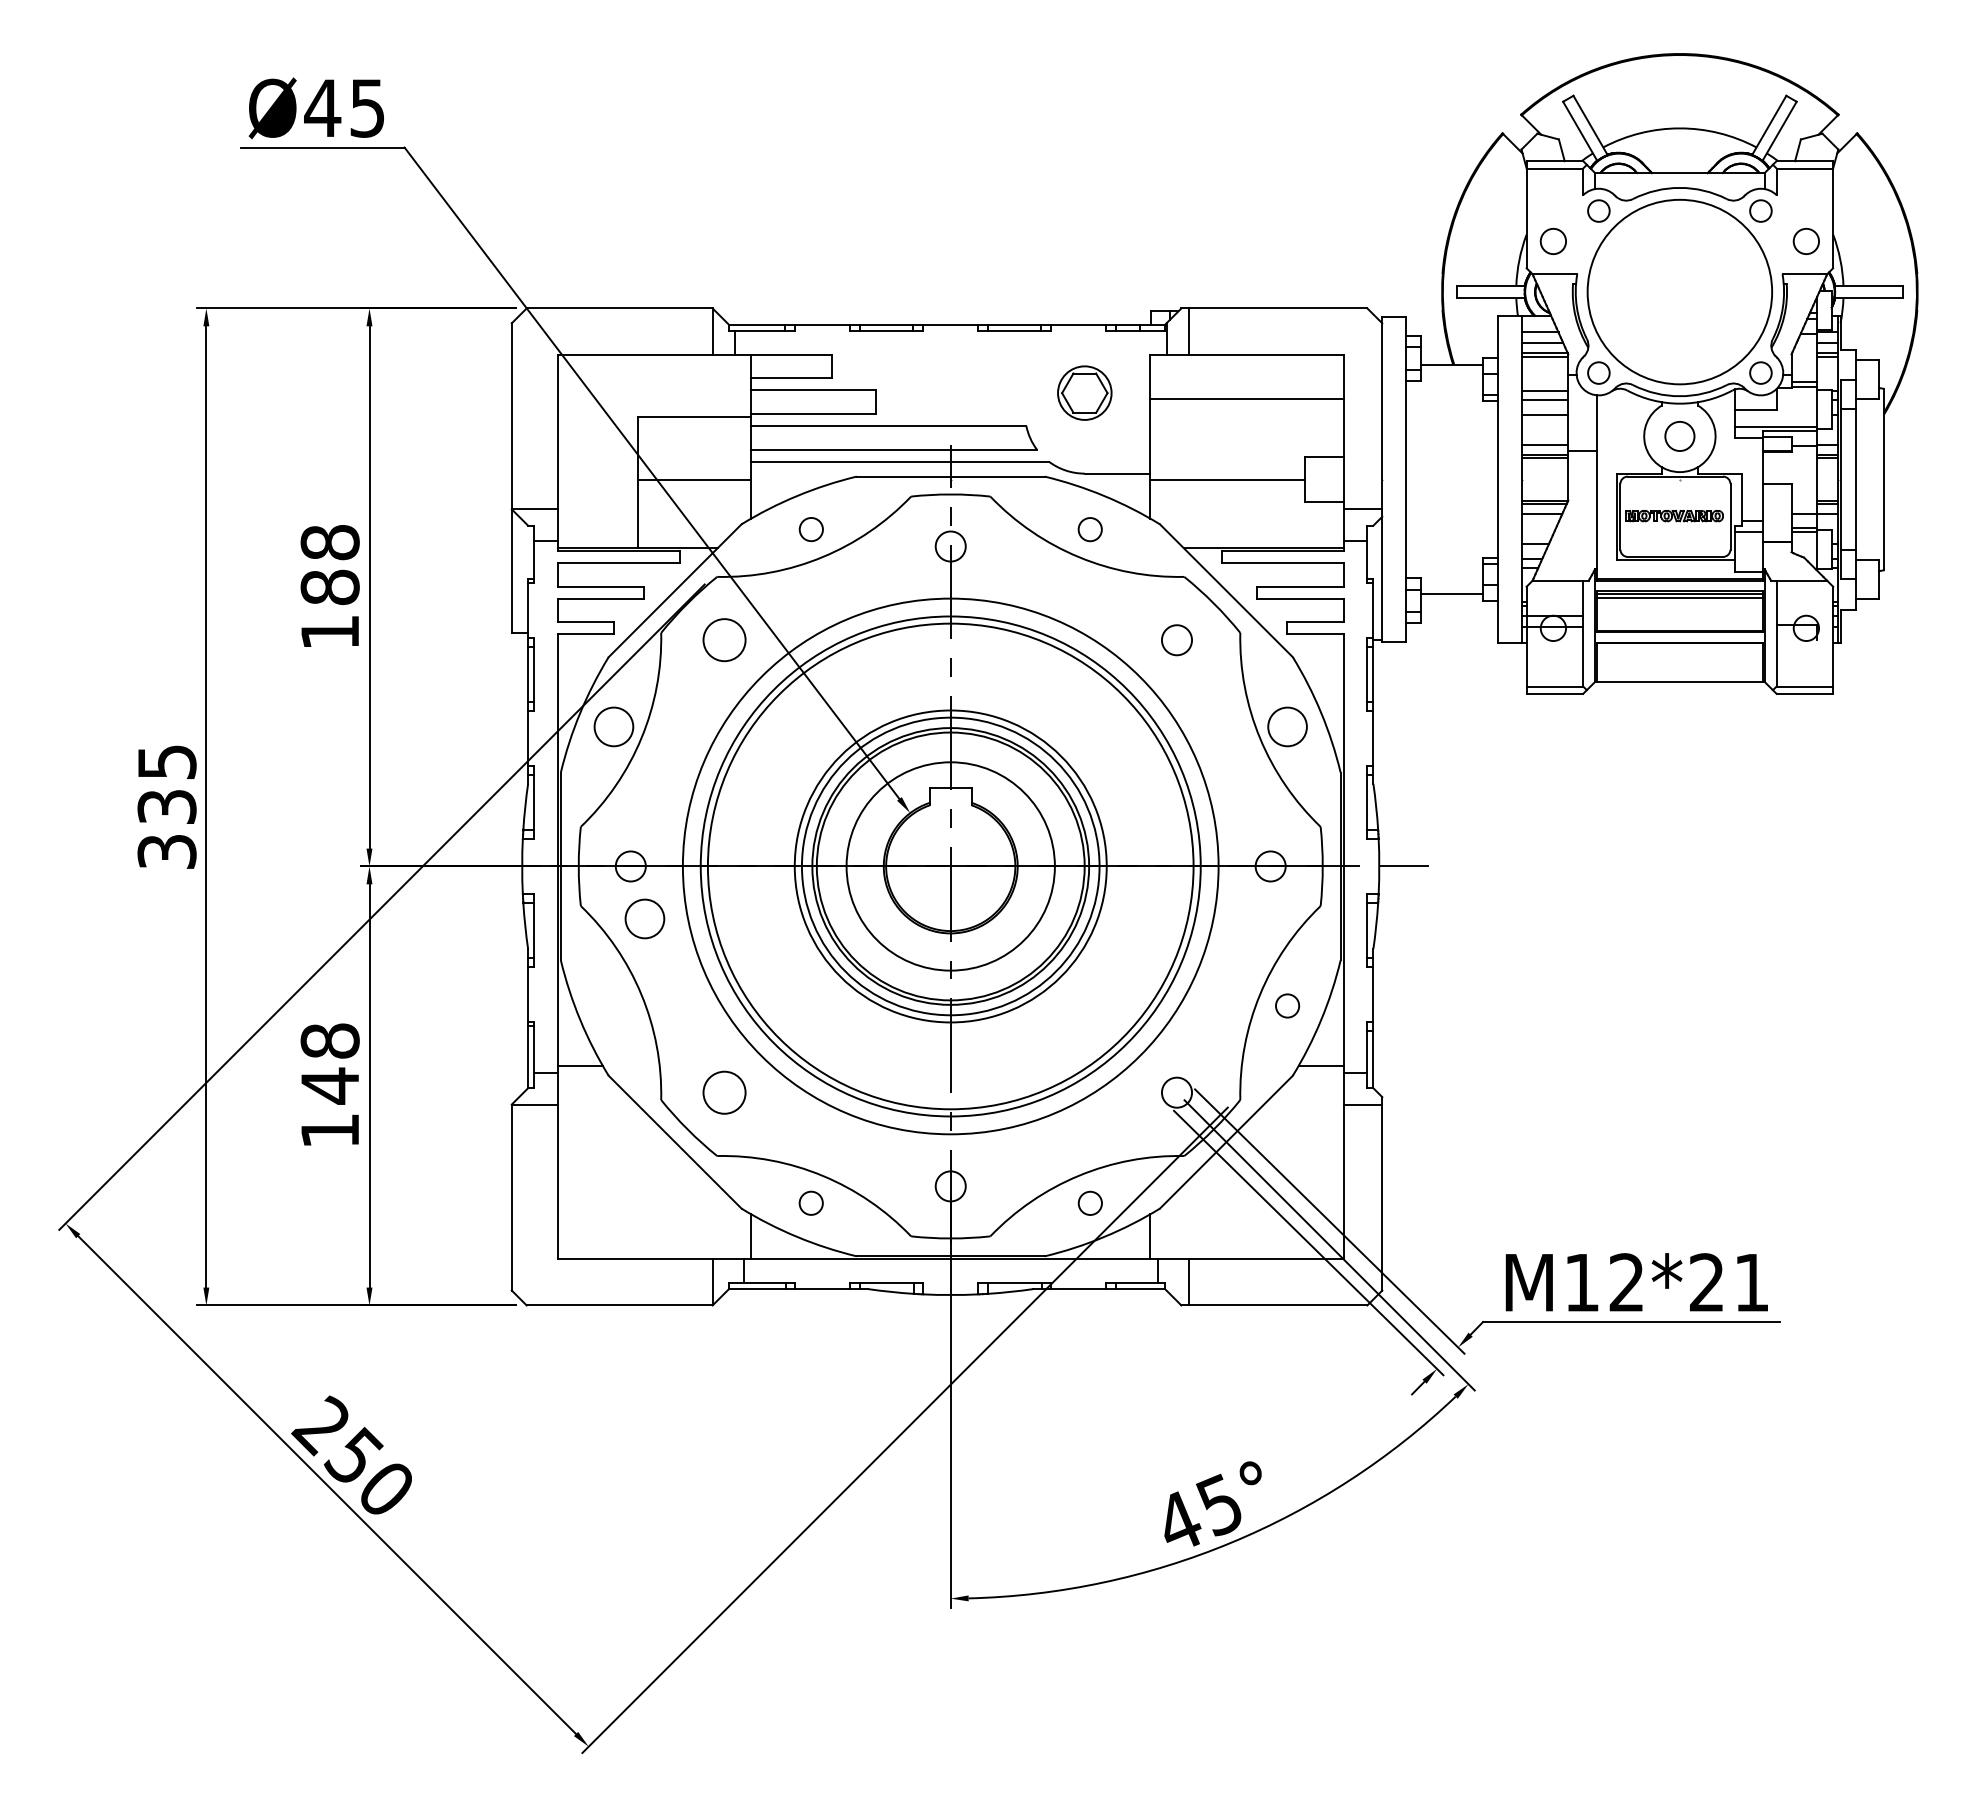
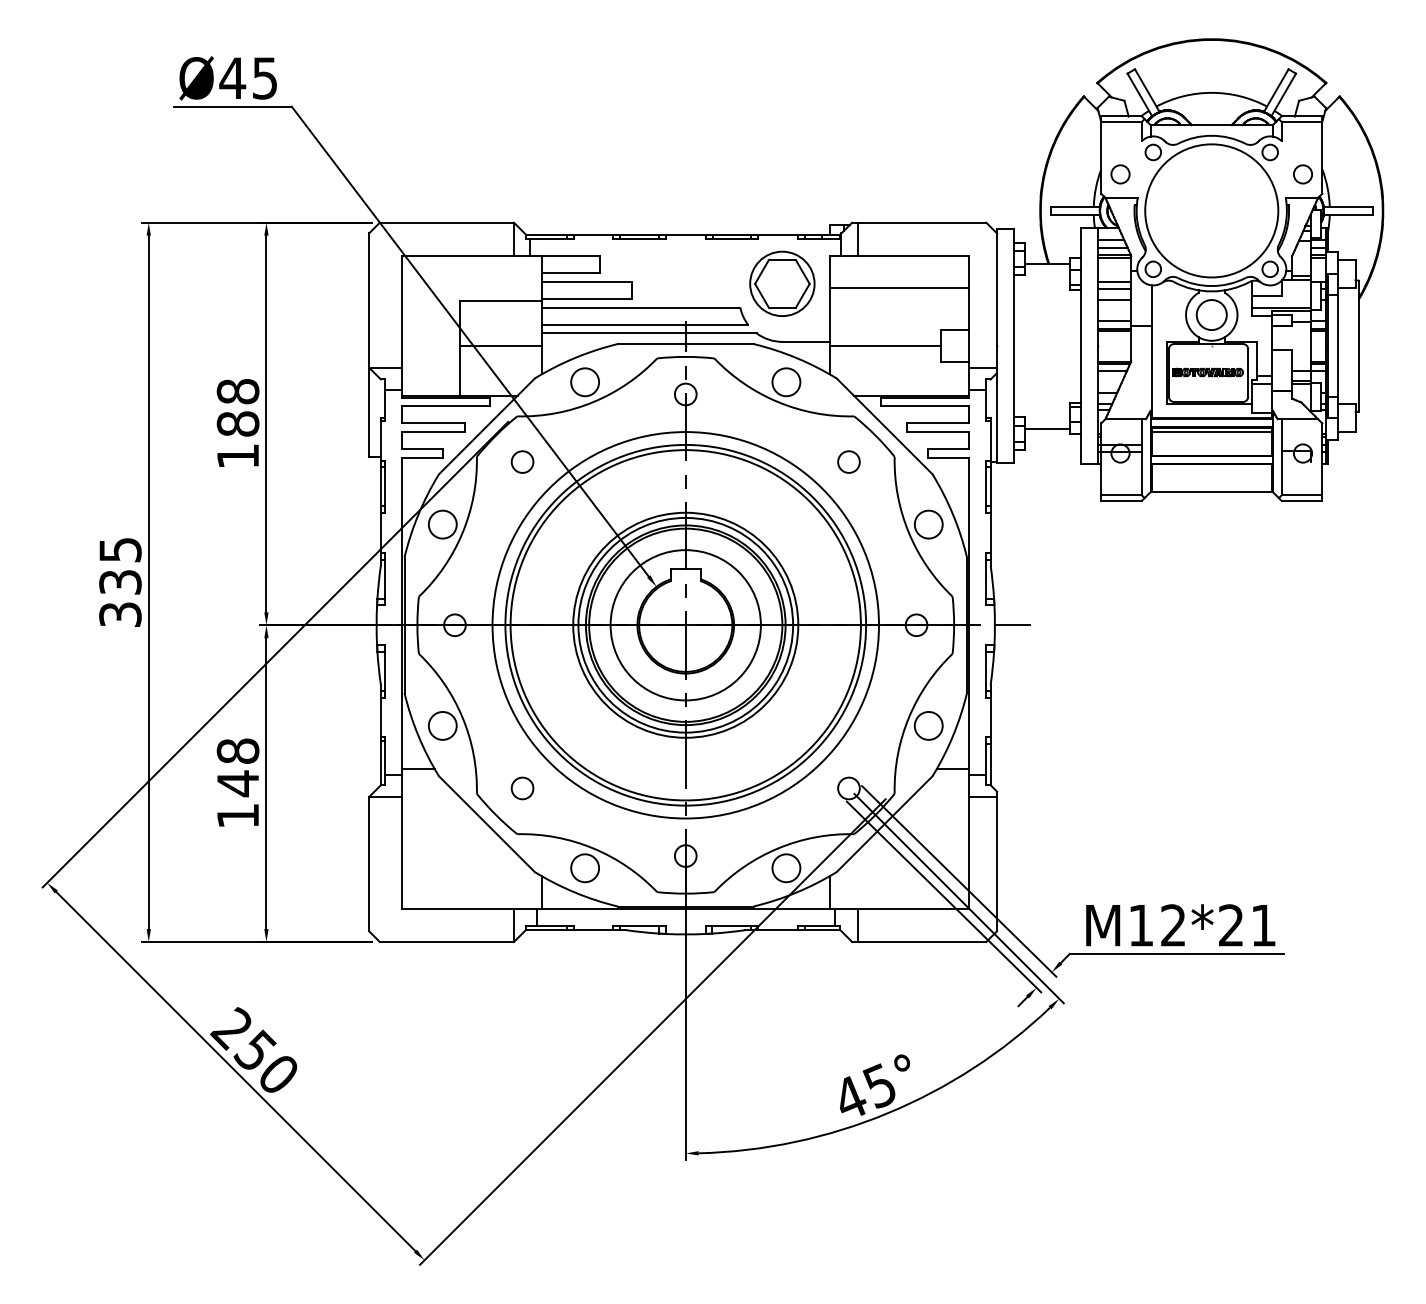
part: (1084, 392) -> (782, 283), size x1.67
circle: (1679, 436) -> (1211, 315), size x1.43
circle: (811, 529) -> (585, 382), size x1.67
circle: (1089, 529) -> (785, 382), size x1.67
circle: (724, 640) -> (522, 462), size x0.71
circle: (644, 918) -> (442, 725), moved
circle: (1287, 1005) -> (928, 725), size x1.67
circle: (724, 1092) -> (522, 788), size x0.71
circle: (810, 1202) -> (584, 867), size x1.67
circle: (1090, 1203) -> (786, 868), size x1.67

